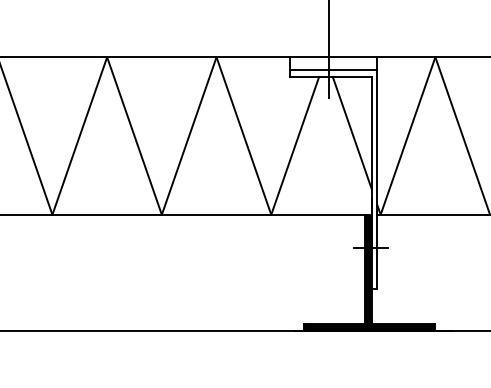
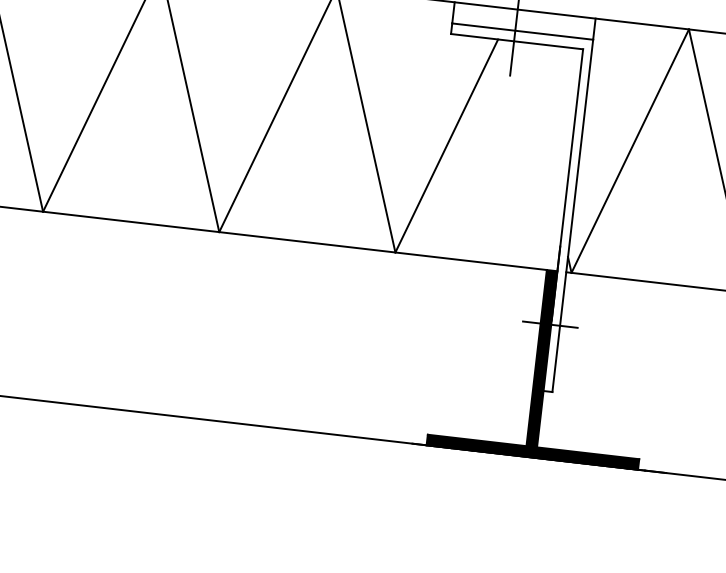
line: (351, 132) -> (539, 134), removed

